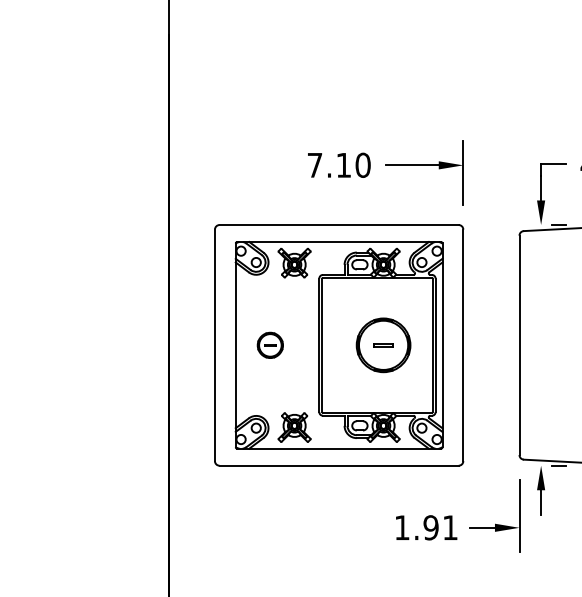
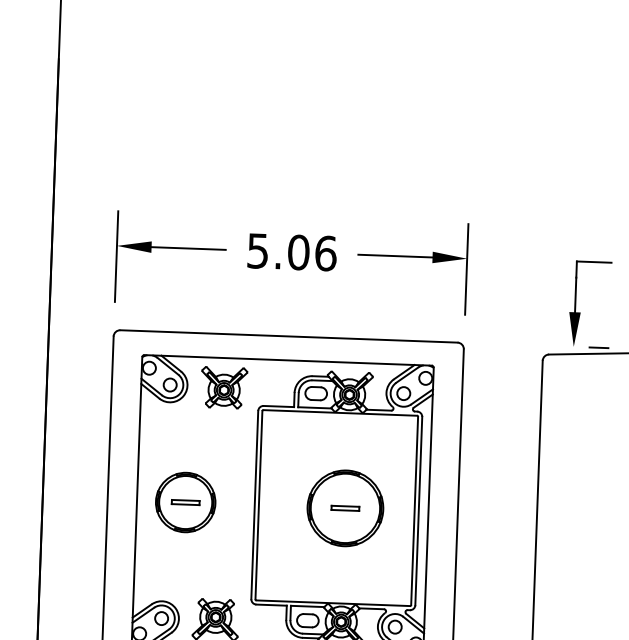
text: (338, 164) -> (291, 251), 7.10 -> 5.06
part: (253, 165) -> (171, 248), added
part: (270, 345) -> (185, 502), size x1.67

